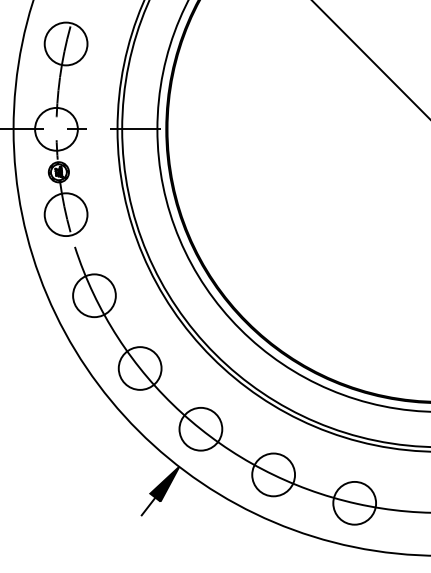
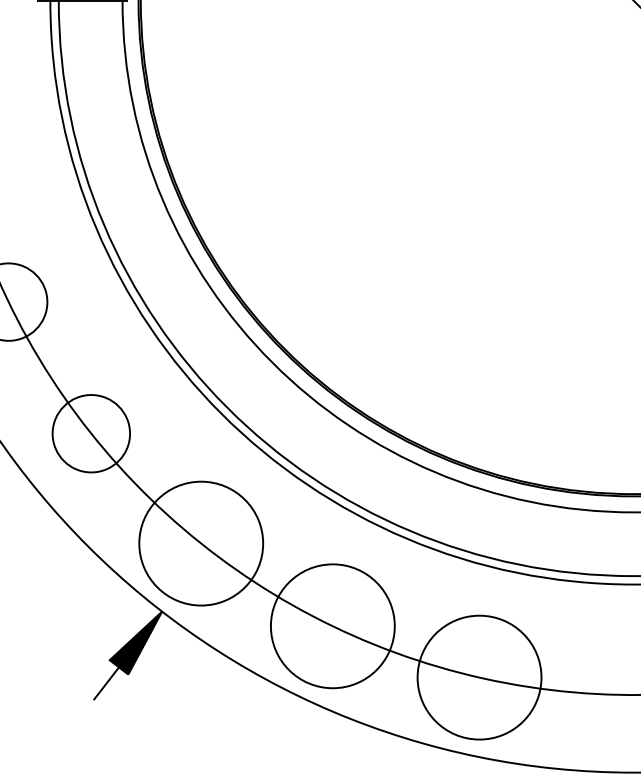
circle: (200, 428) -> (200, 542), size x1.6
circle: (273, 474) -> (332, 625), size x1.6
circle: (354, 502) -> (479, 676), size x1.6

